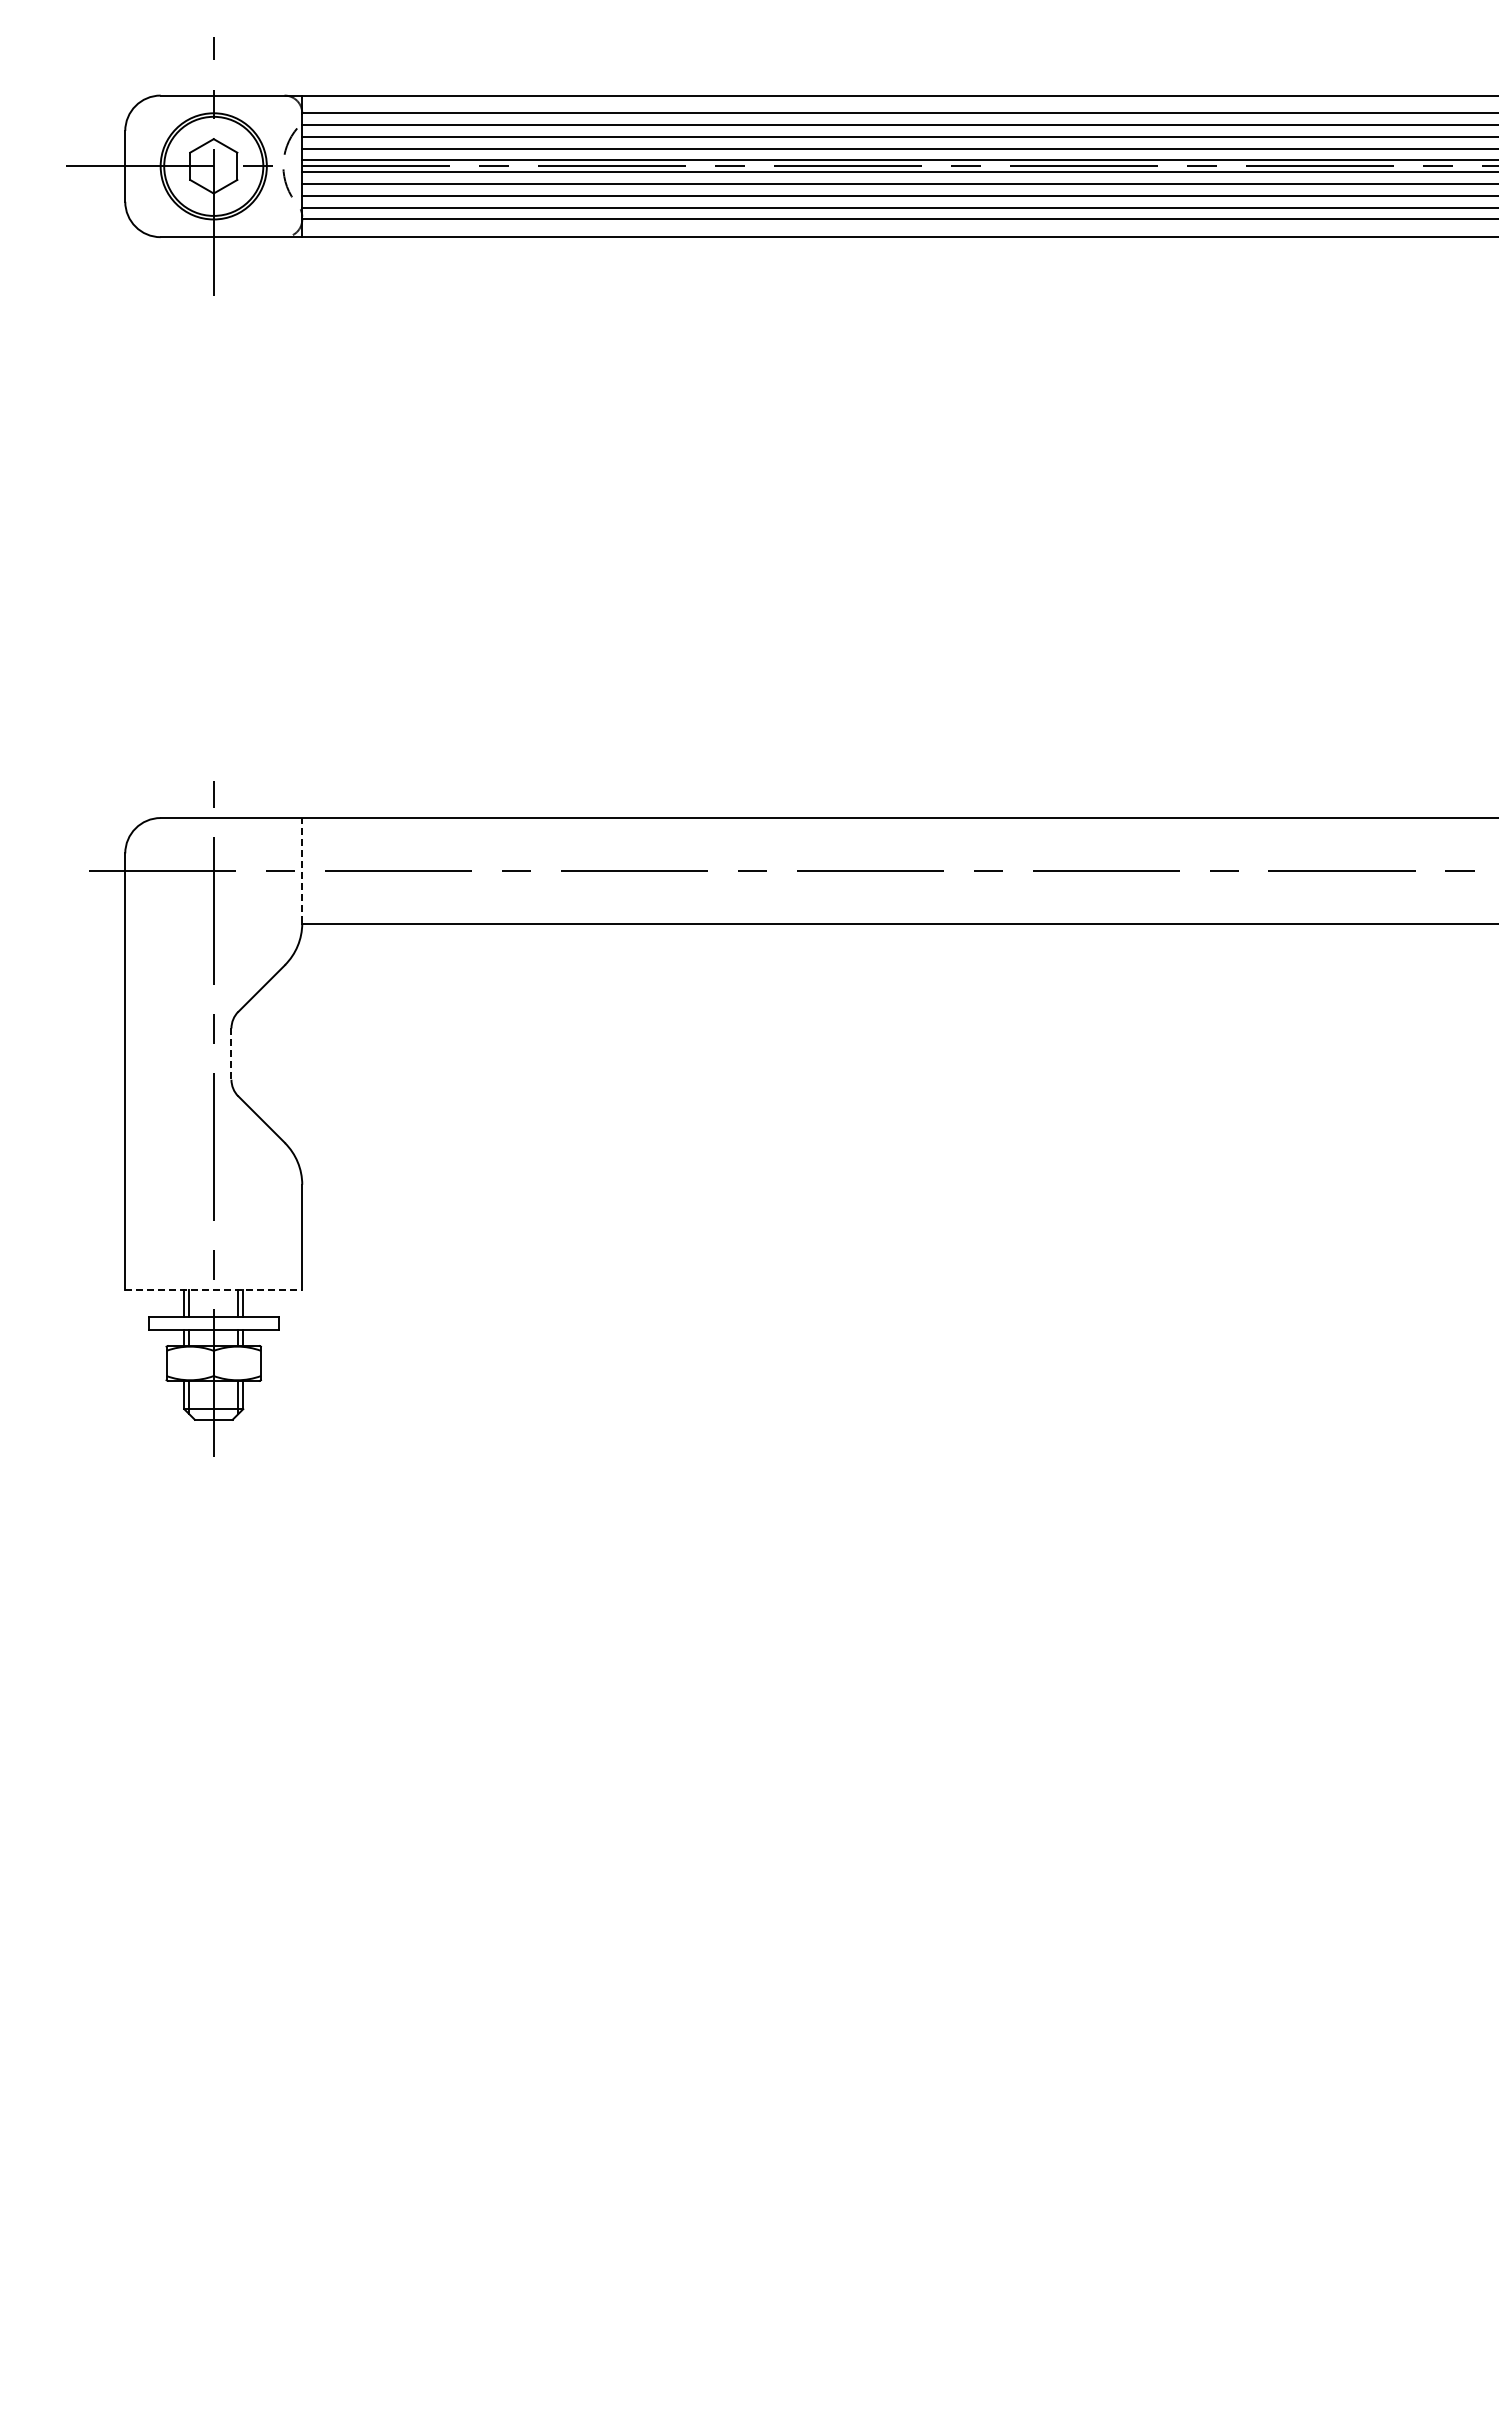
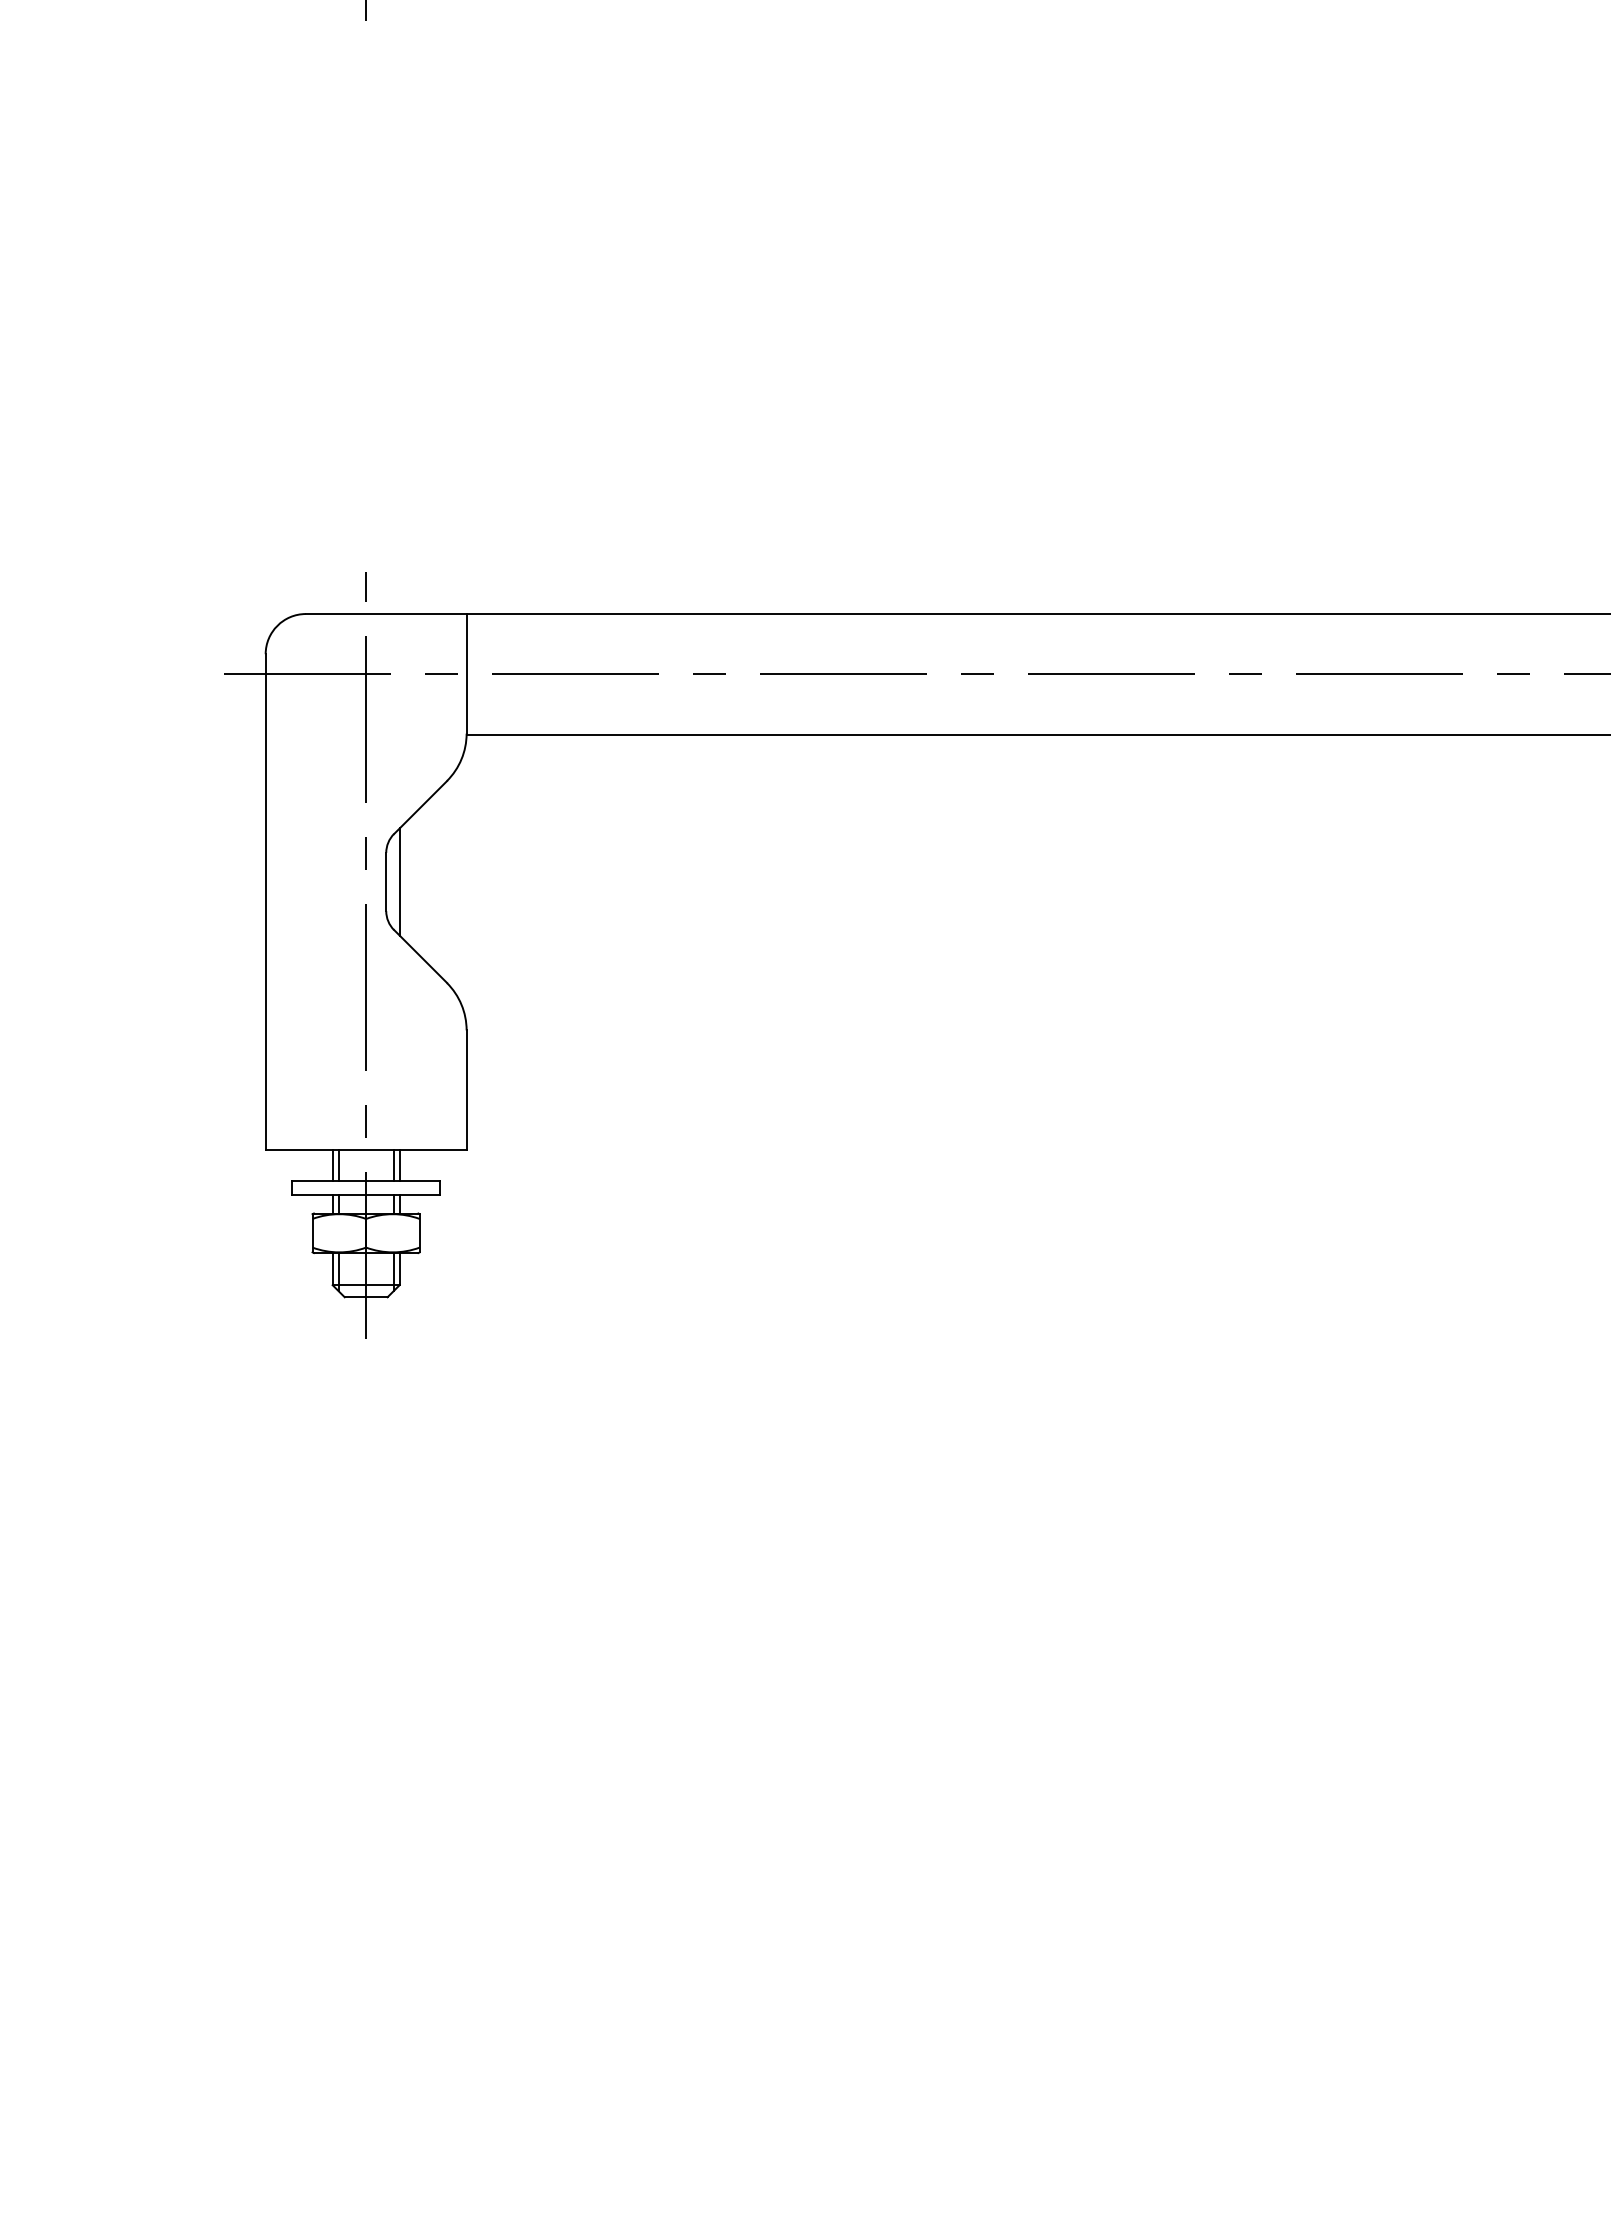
line: (302, 870) -> (466, 673), dashed -> solid
line: (243, 1053) -> (399, 881), added
line: (231, 1054) -> (386, 882), dashed -> solid
line: (214, 1290) -> (366, 1150), dashed -> solid

